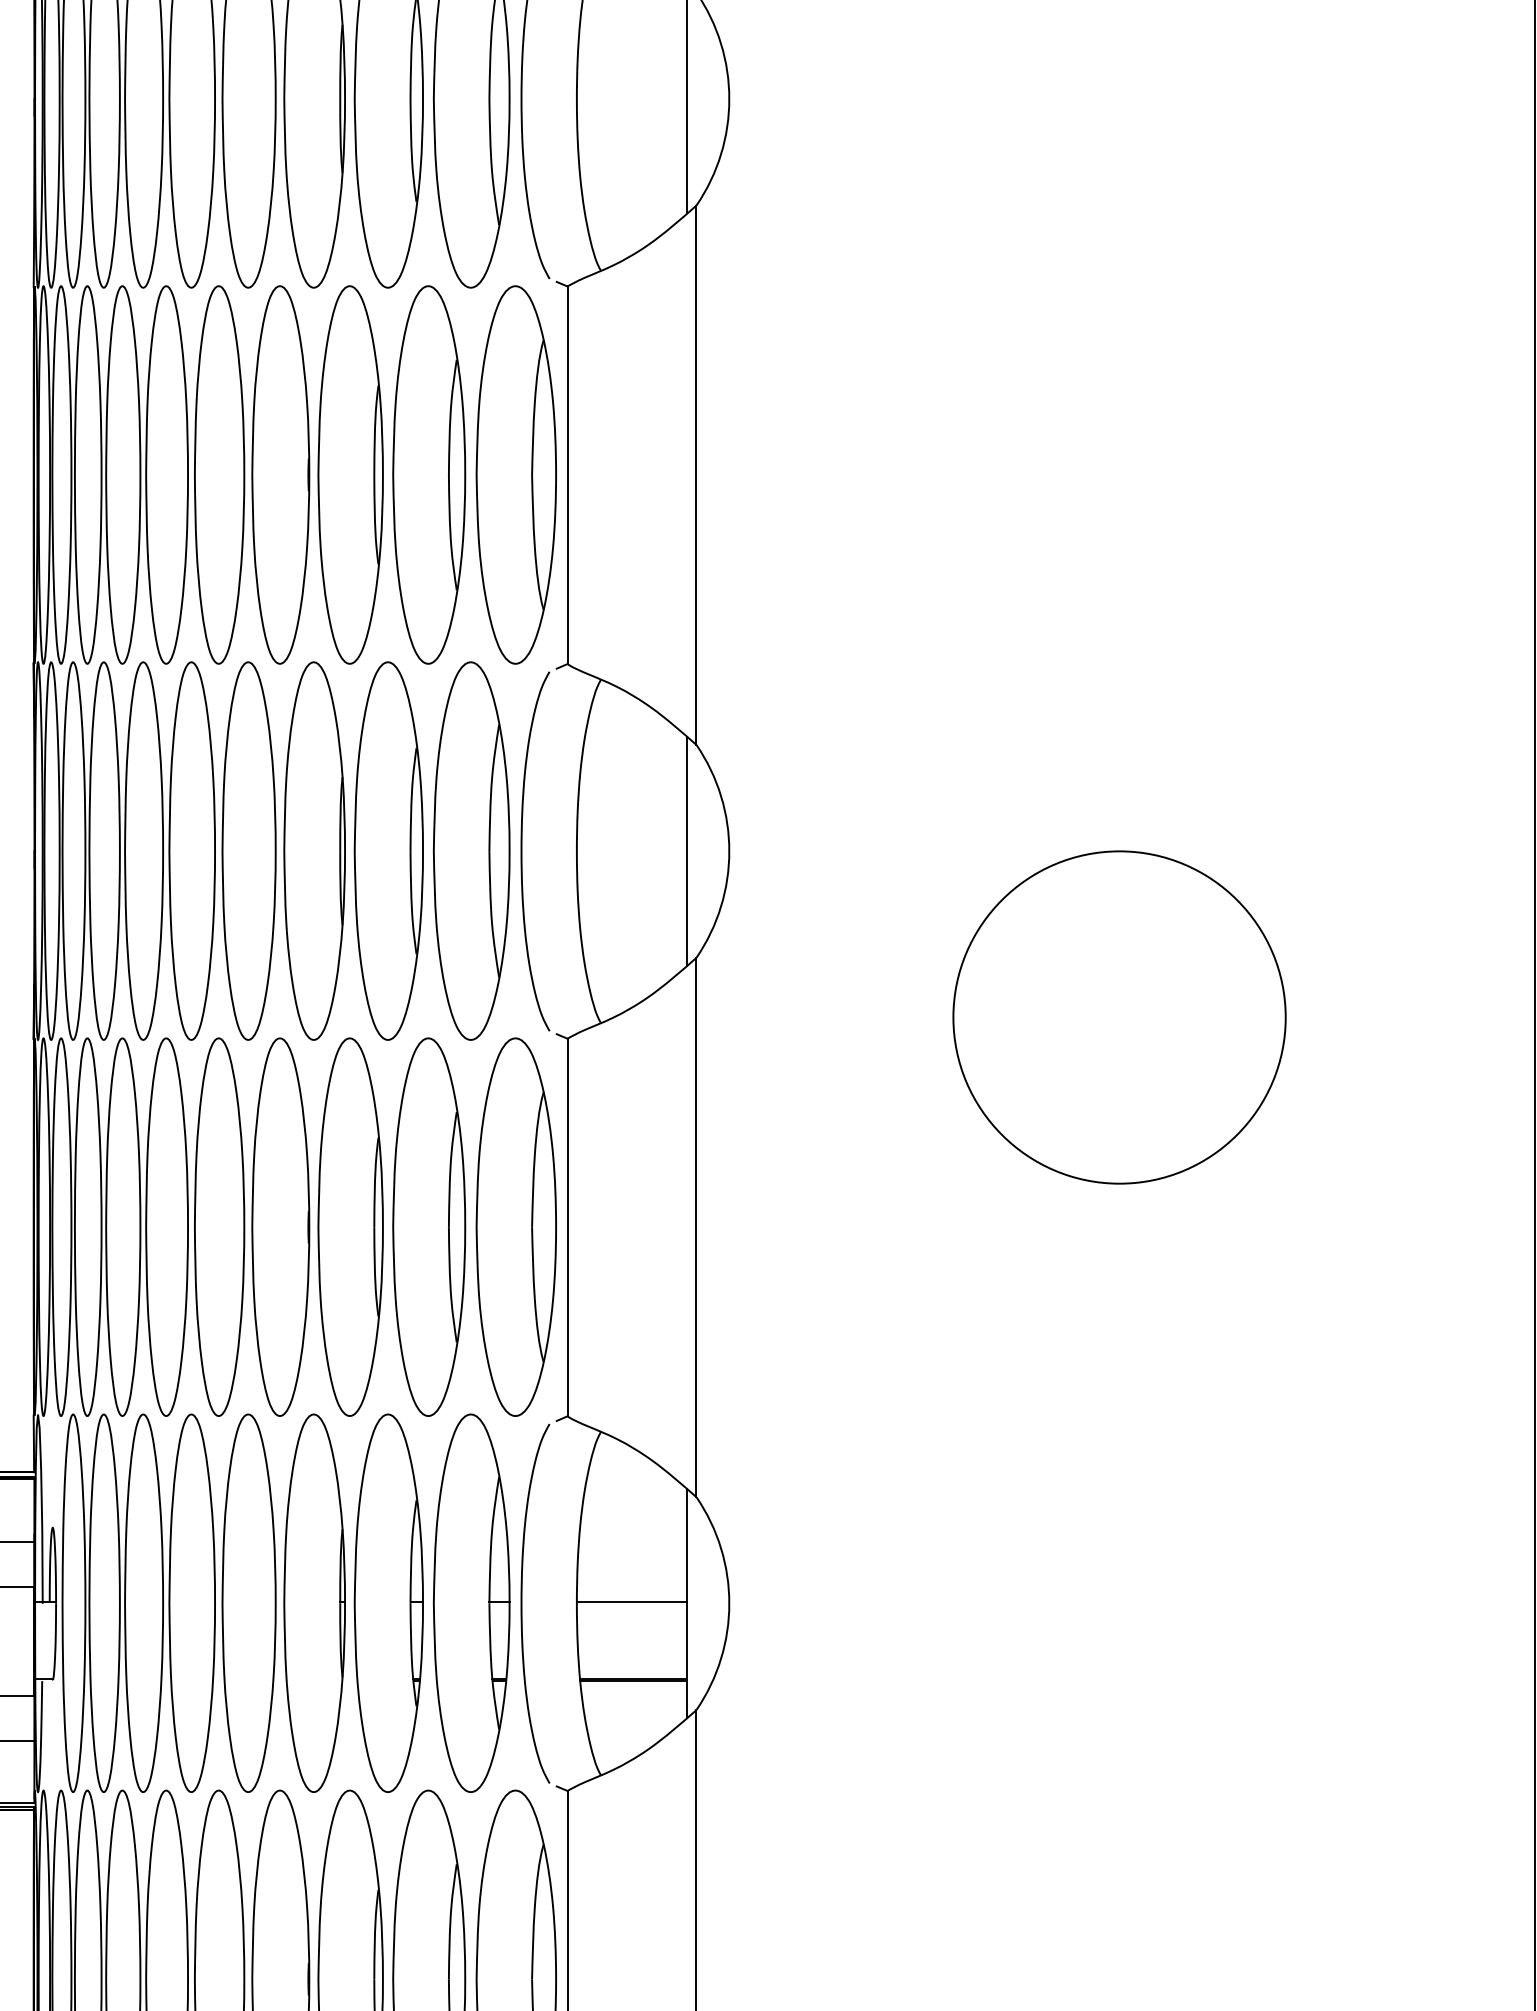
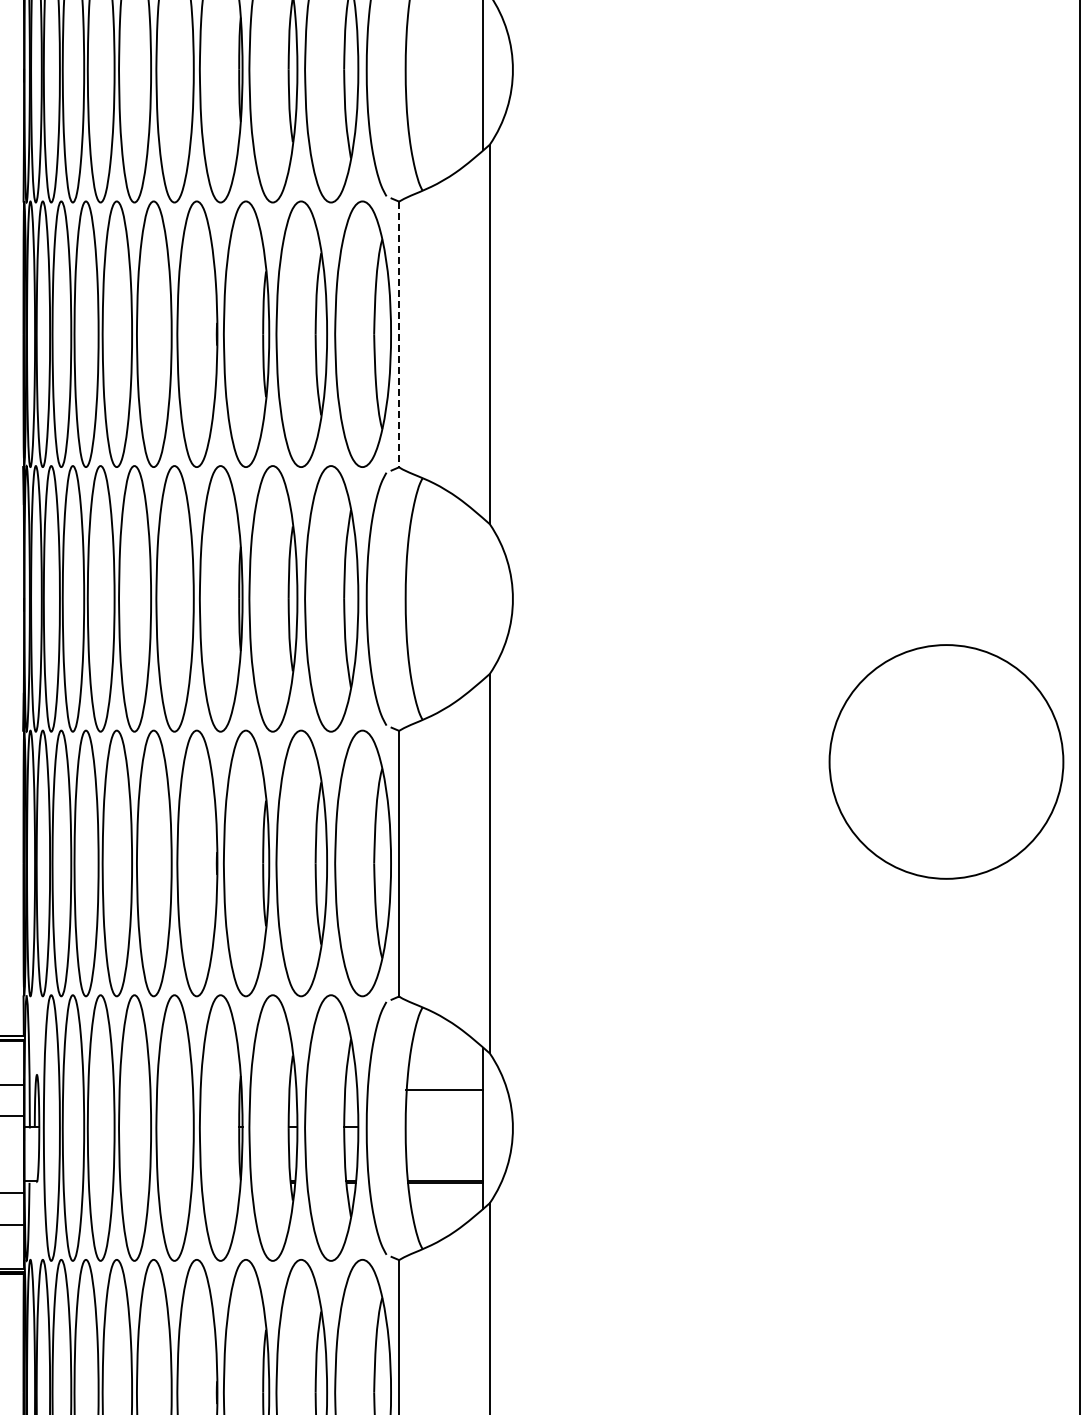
line: (568, 475) -> (399, 334), solid -> dashed
line: (687, 850) -> (483, 598), removed
circle: (1119, 1016) -> (946, 761), moved
line: (632, 1601) -> (444, 1089), moved

